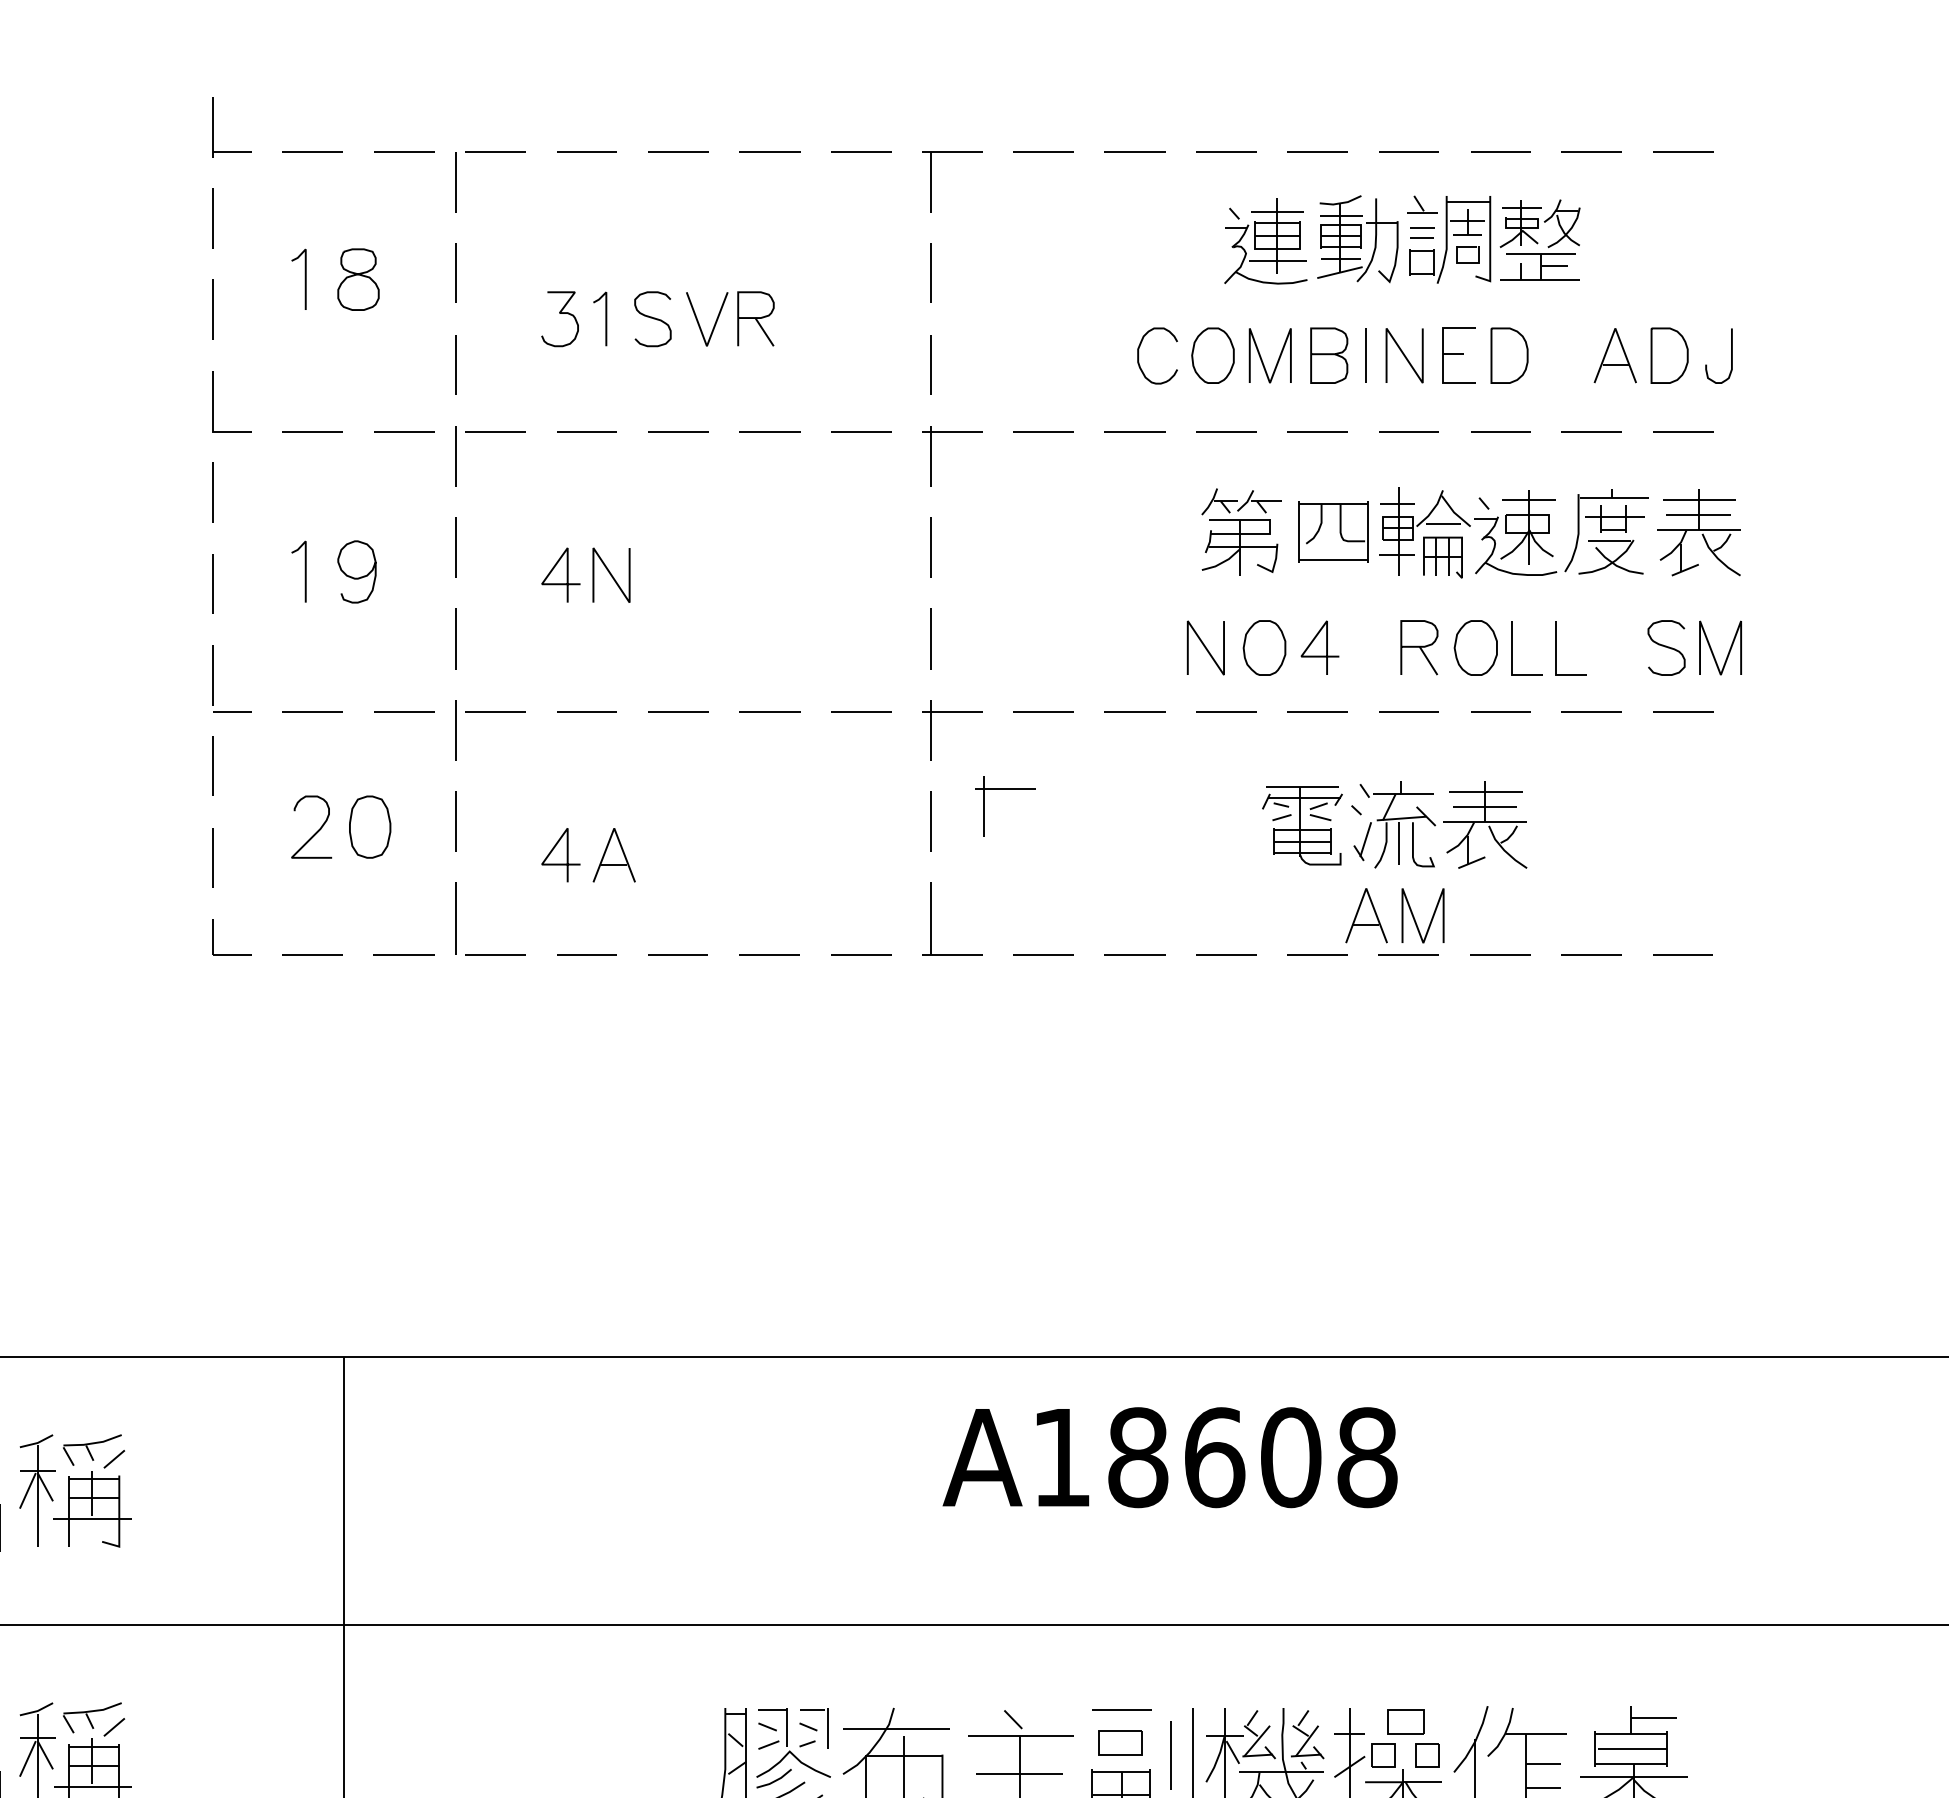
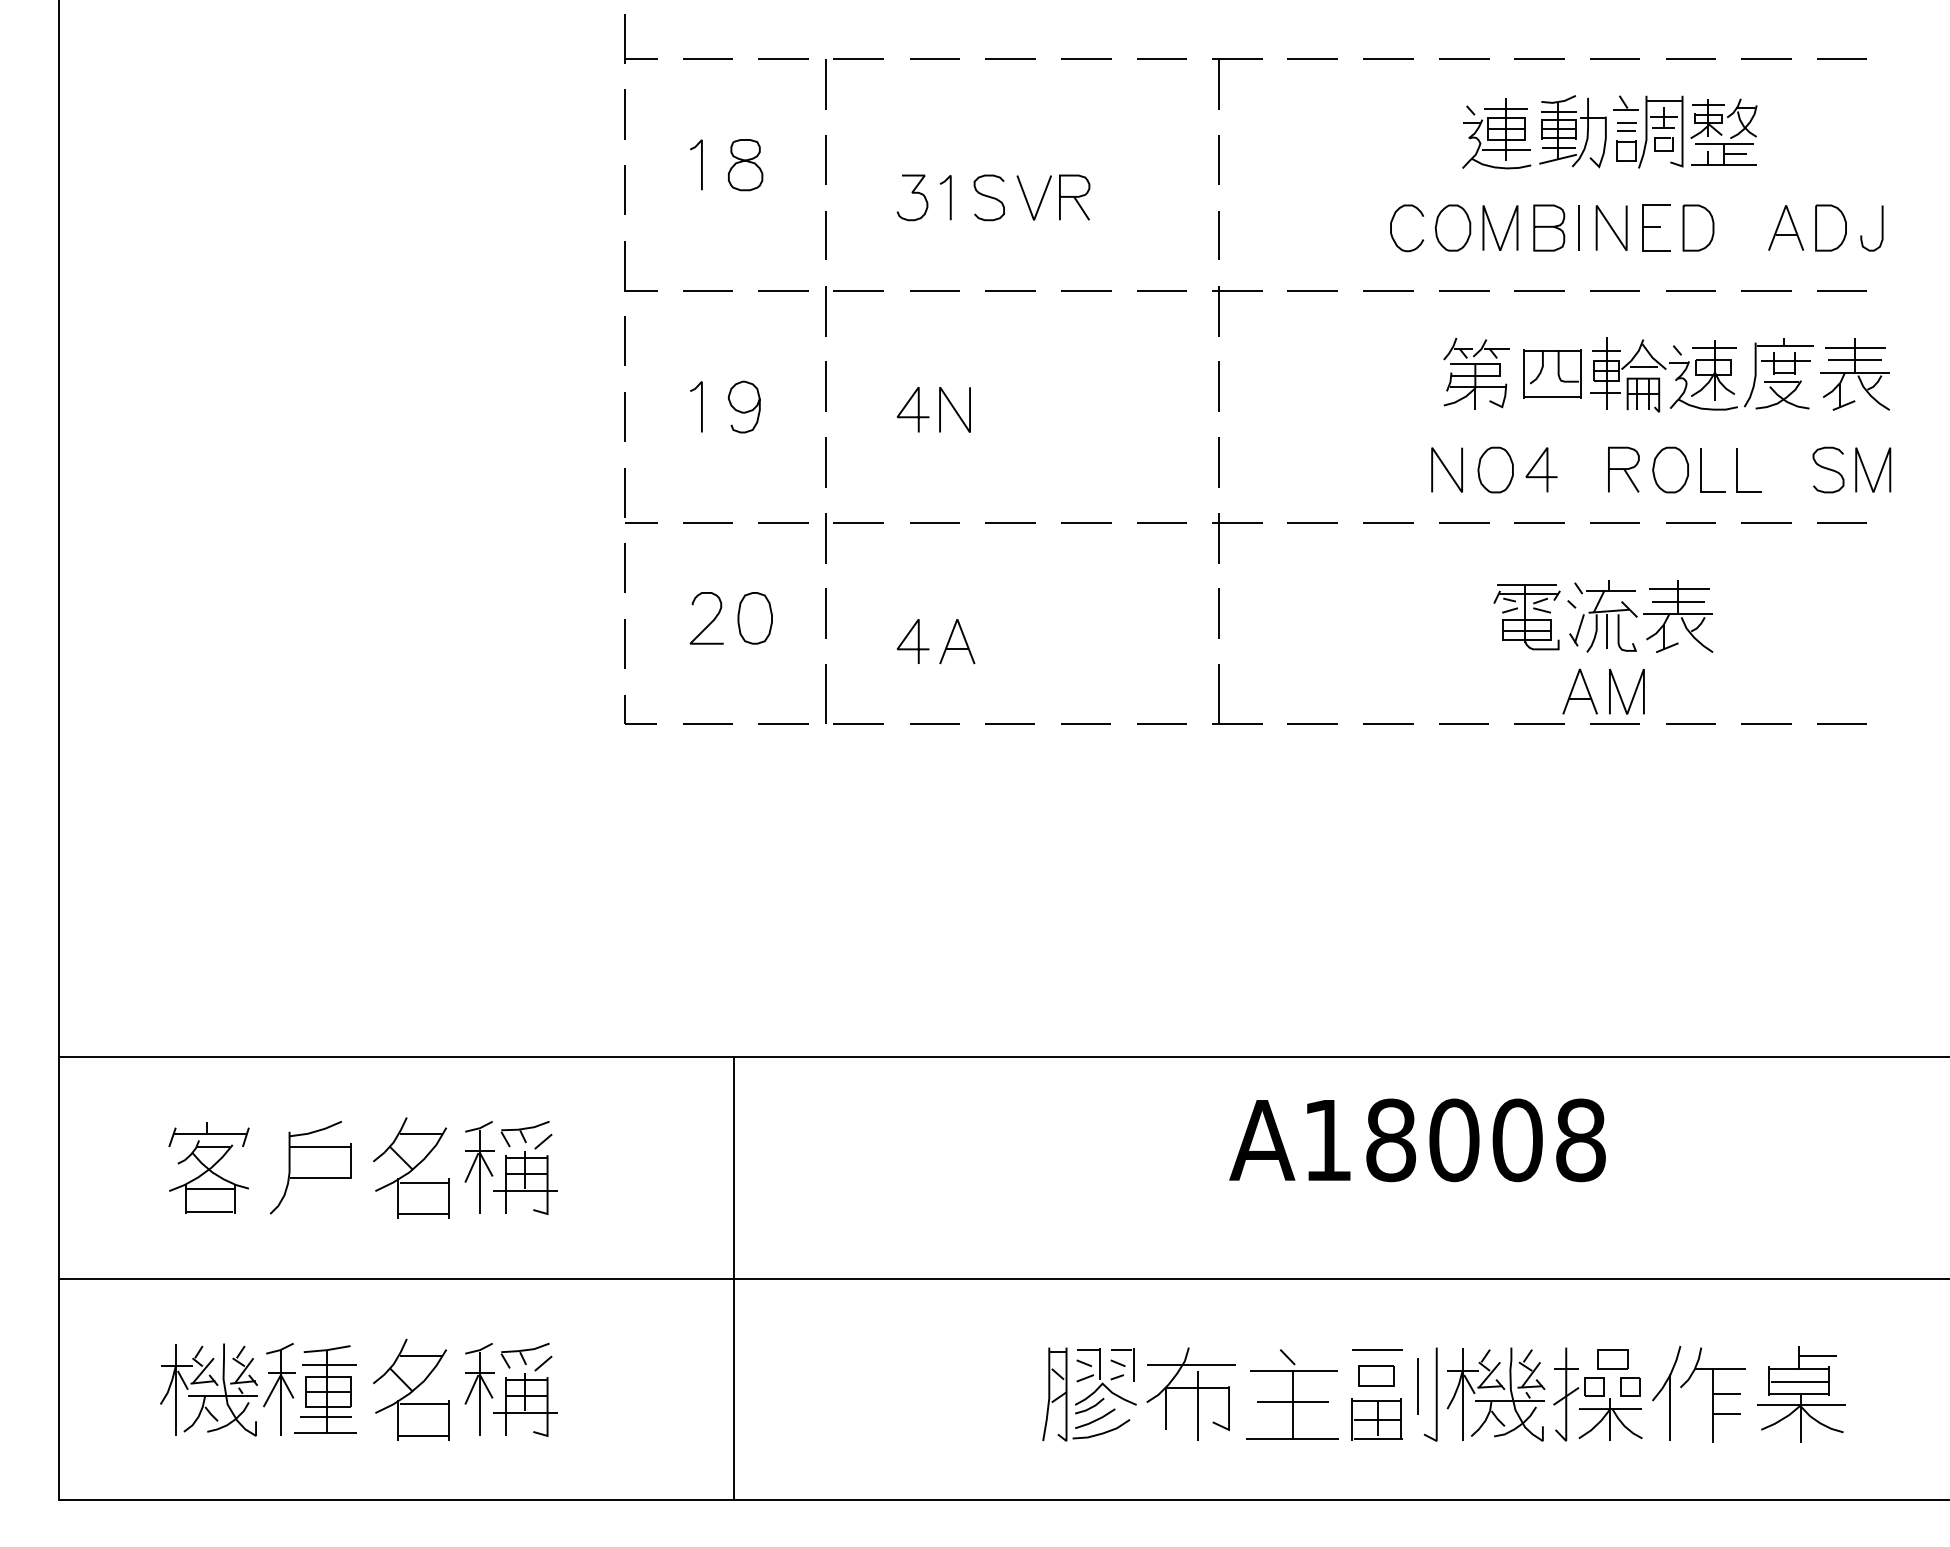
part: (1005, 788) -> (1281, 586), removed
text: (1214, 1457) -> (1454, 1140), A18608 -> A18008

